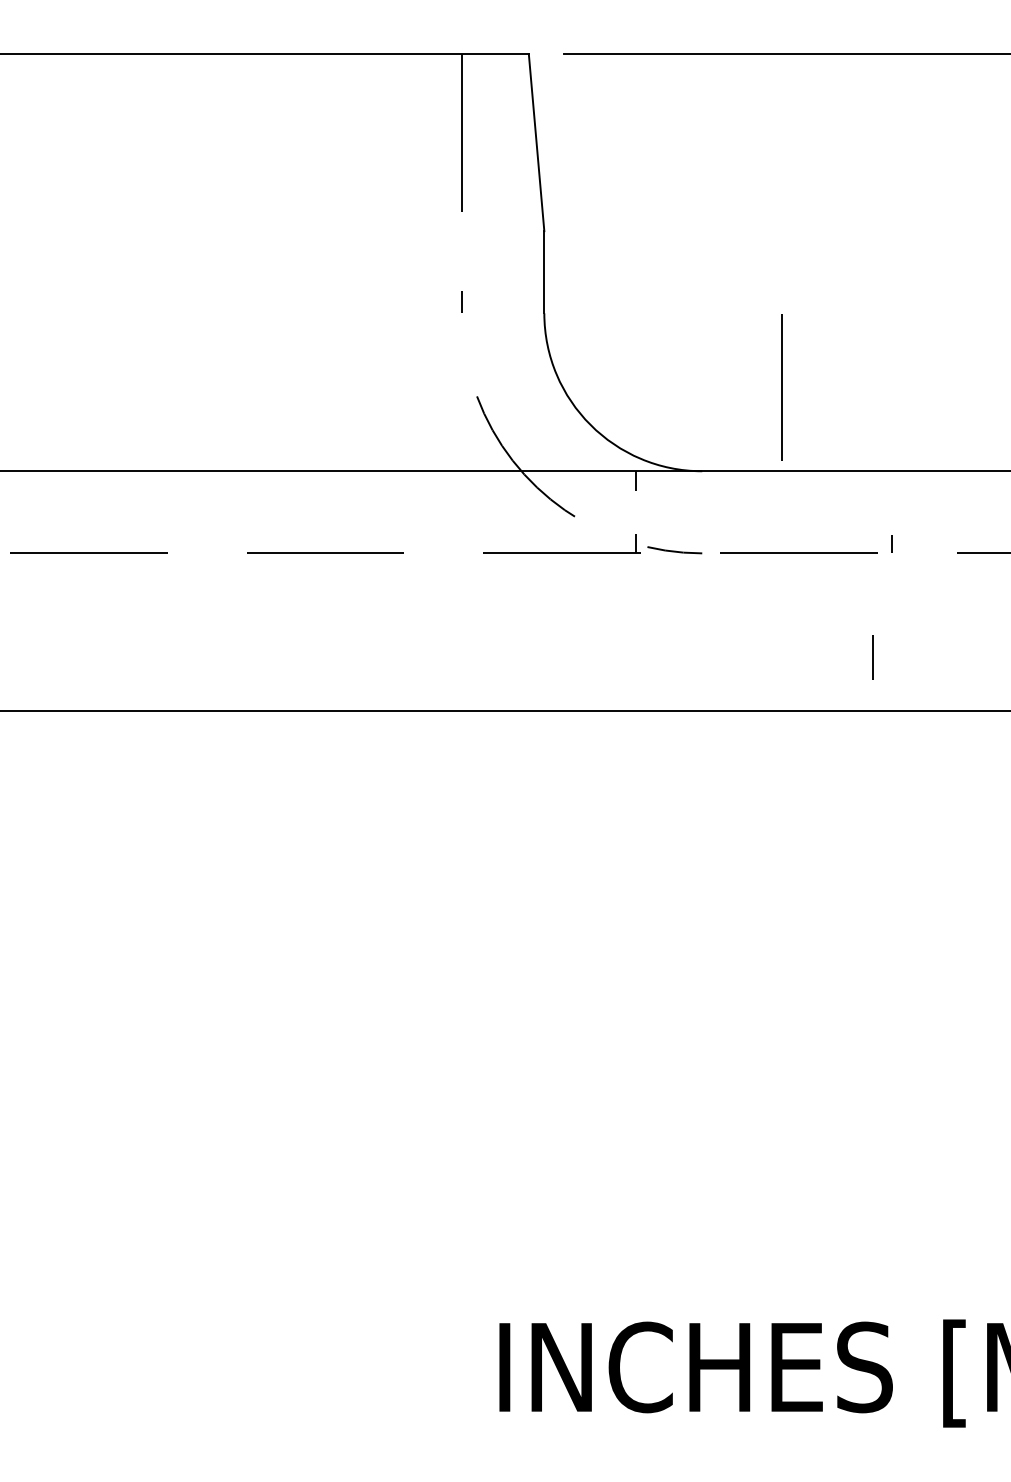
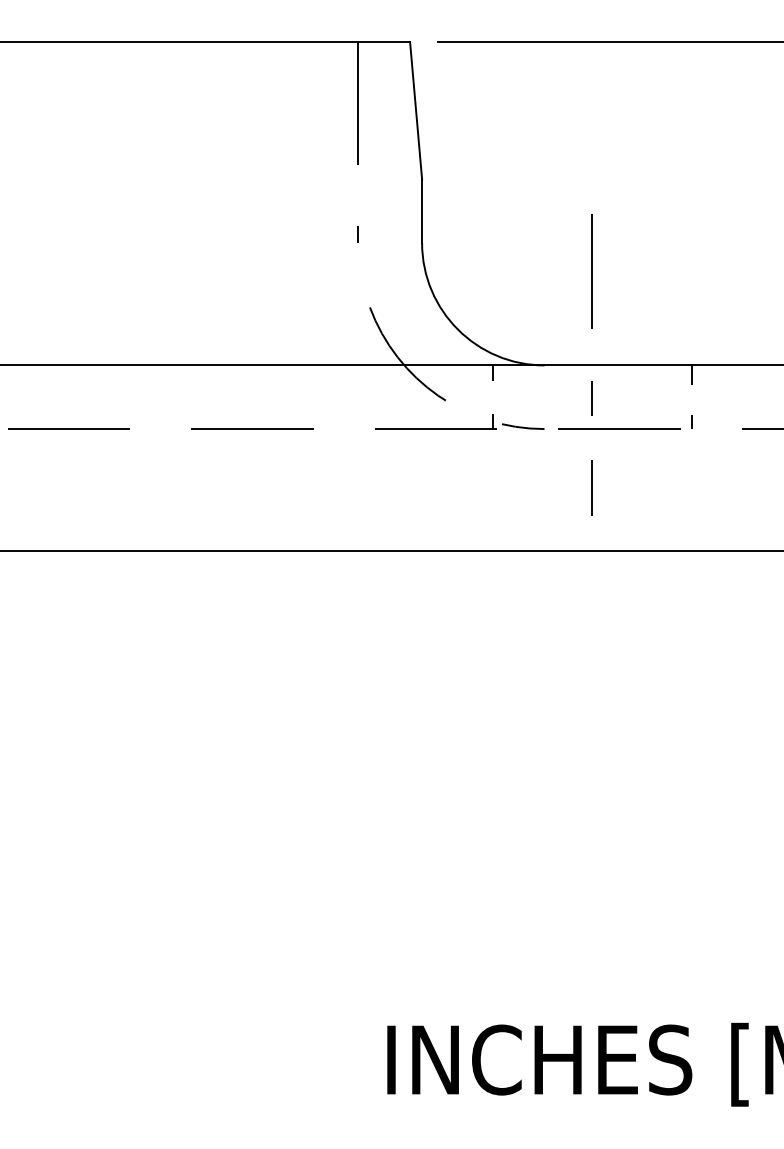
line: (781, 387) -> (591, 271), moved
line: (892, 483) -> (691, 374), added
line: (763, 629) -> (591, 488), added
line: (872, 657) -> (591, 398), moved

